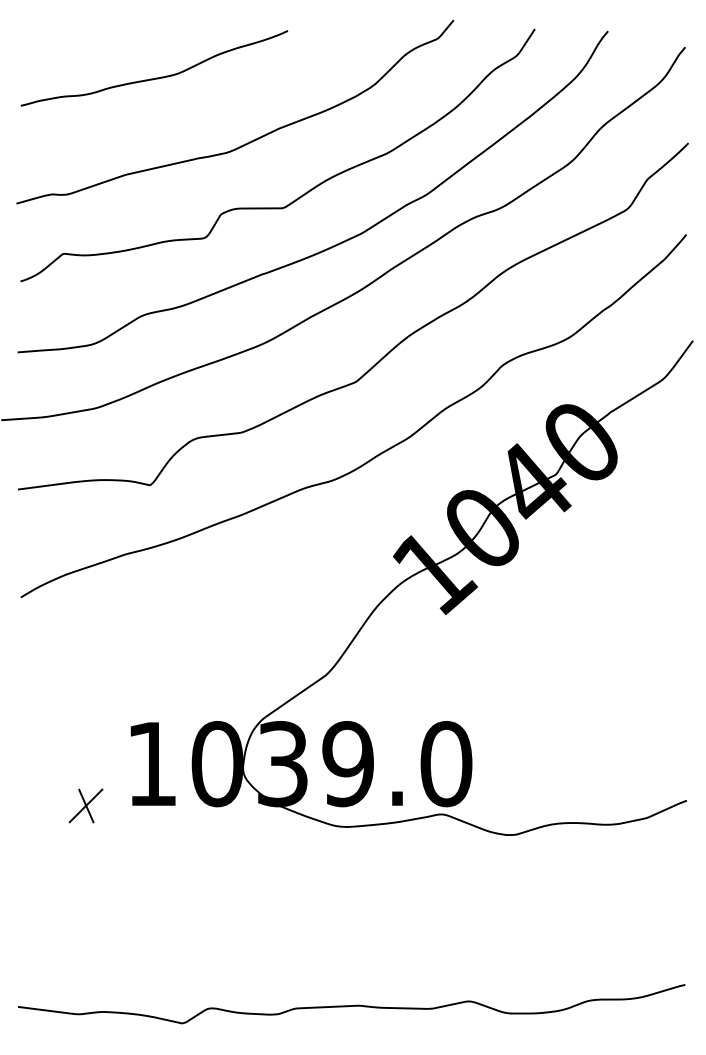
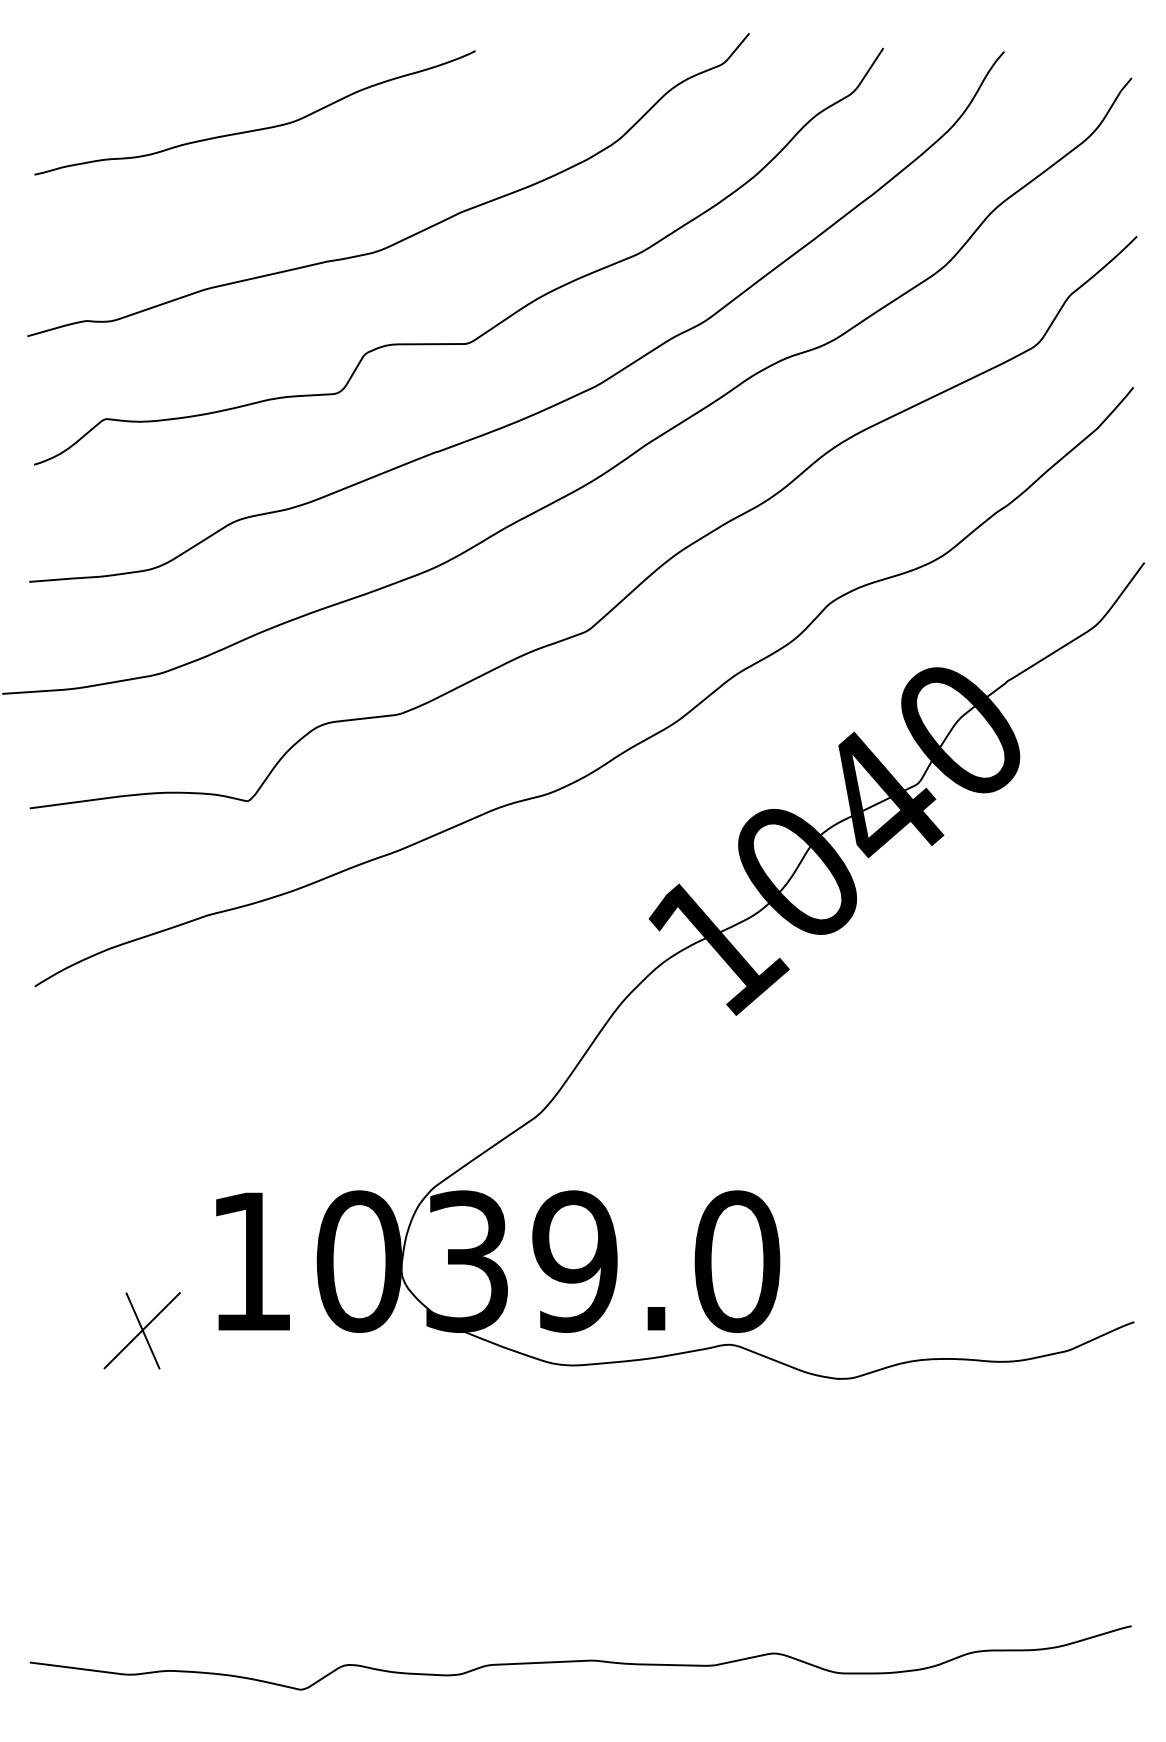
part: (85, 805) -> (141, 1330), size x1.4

